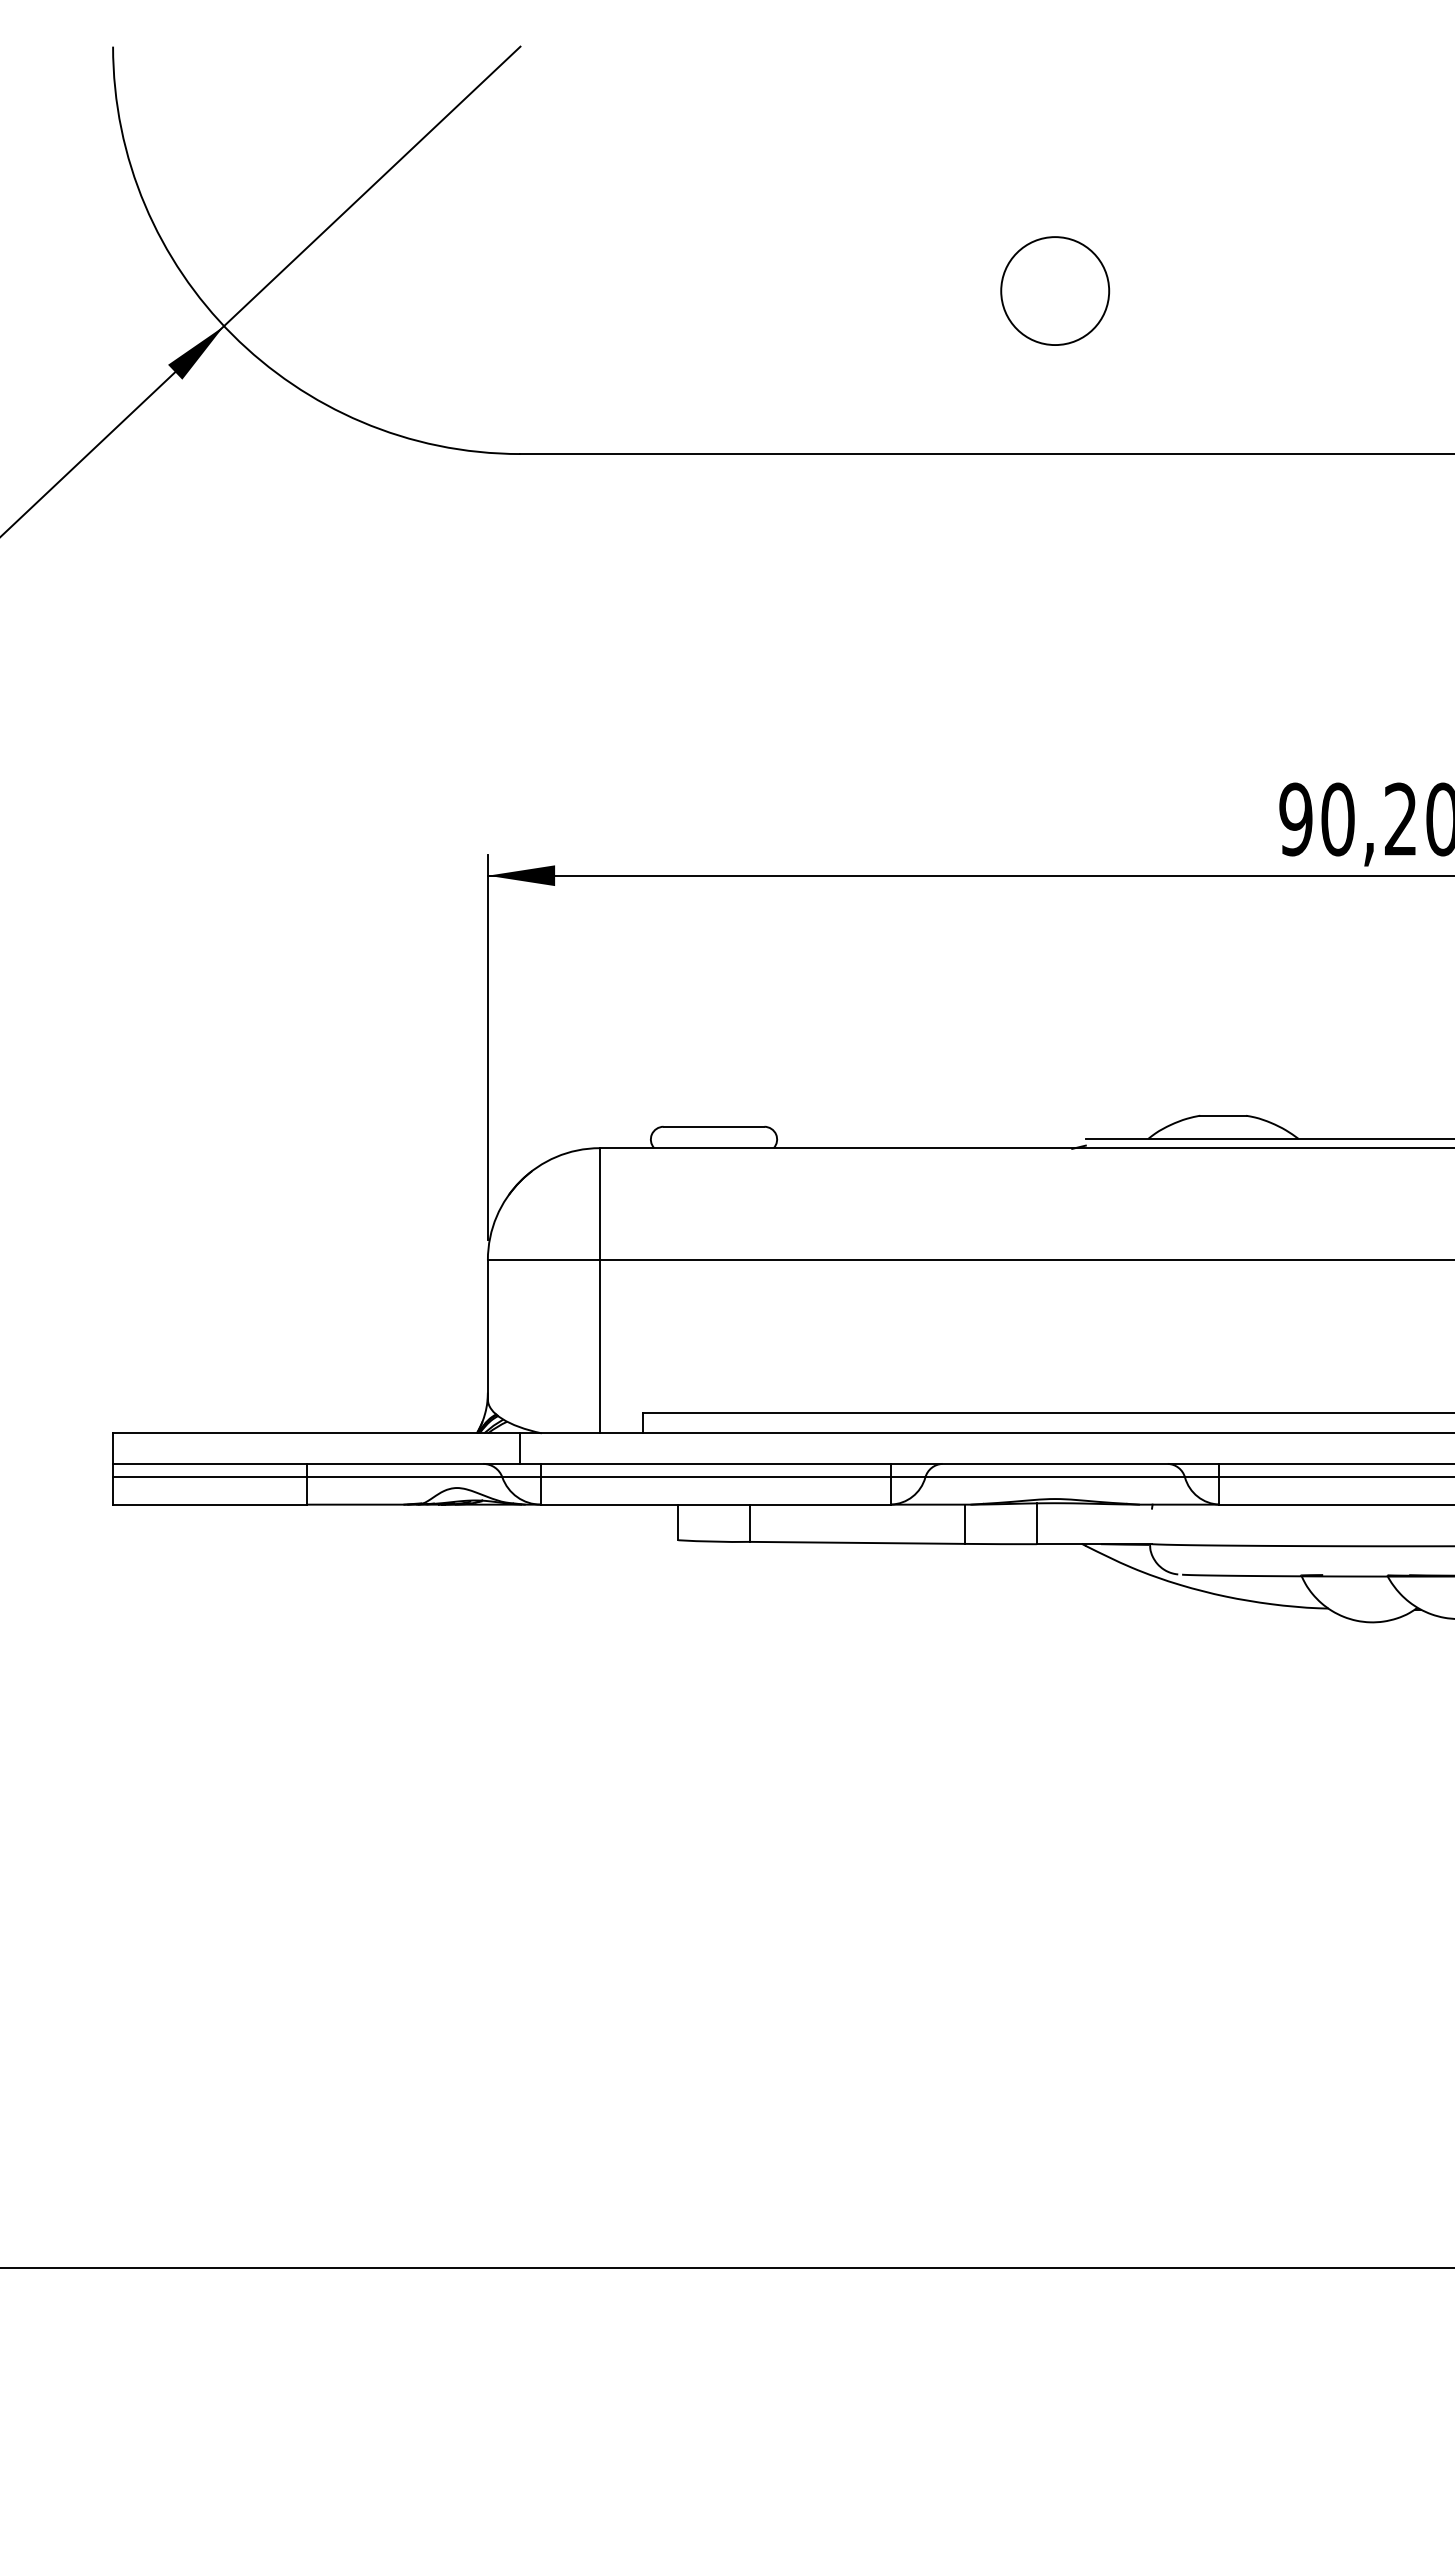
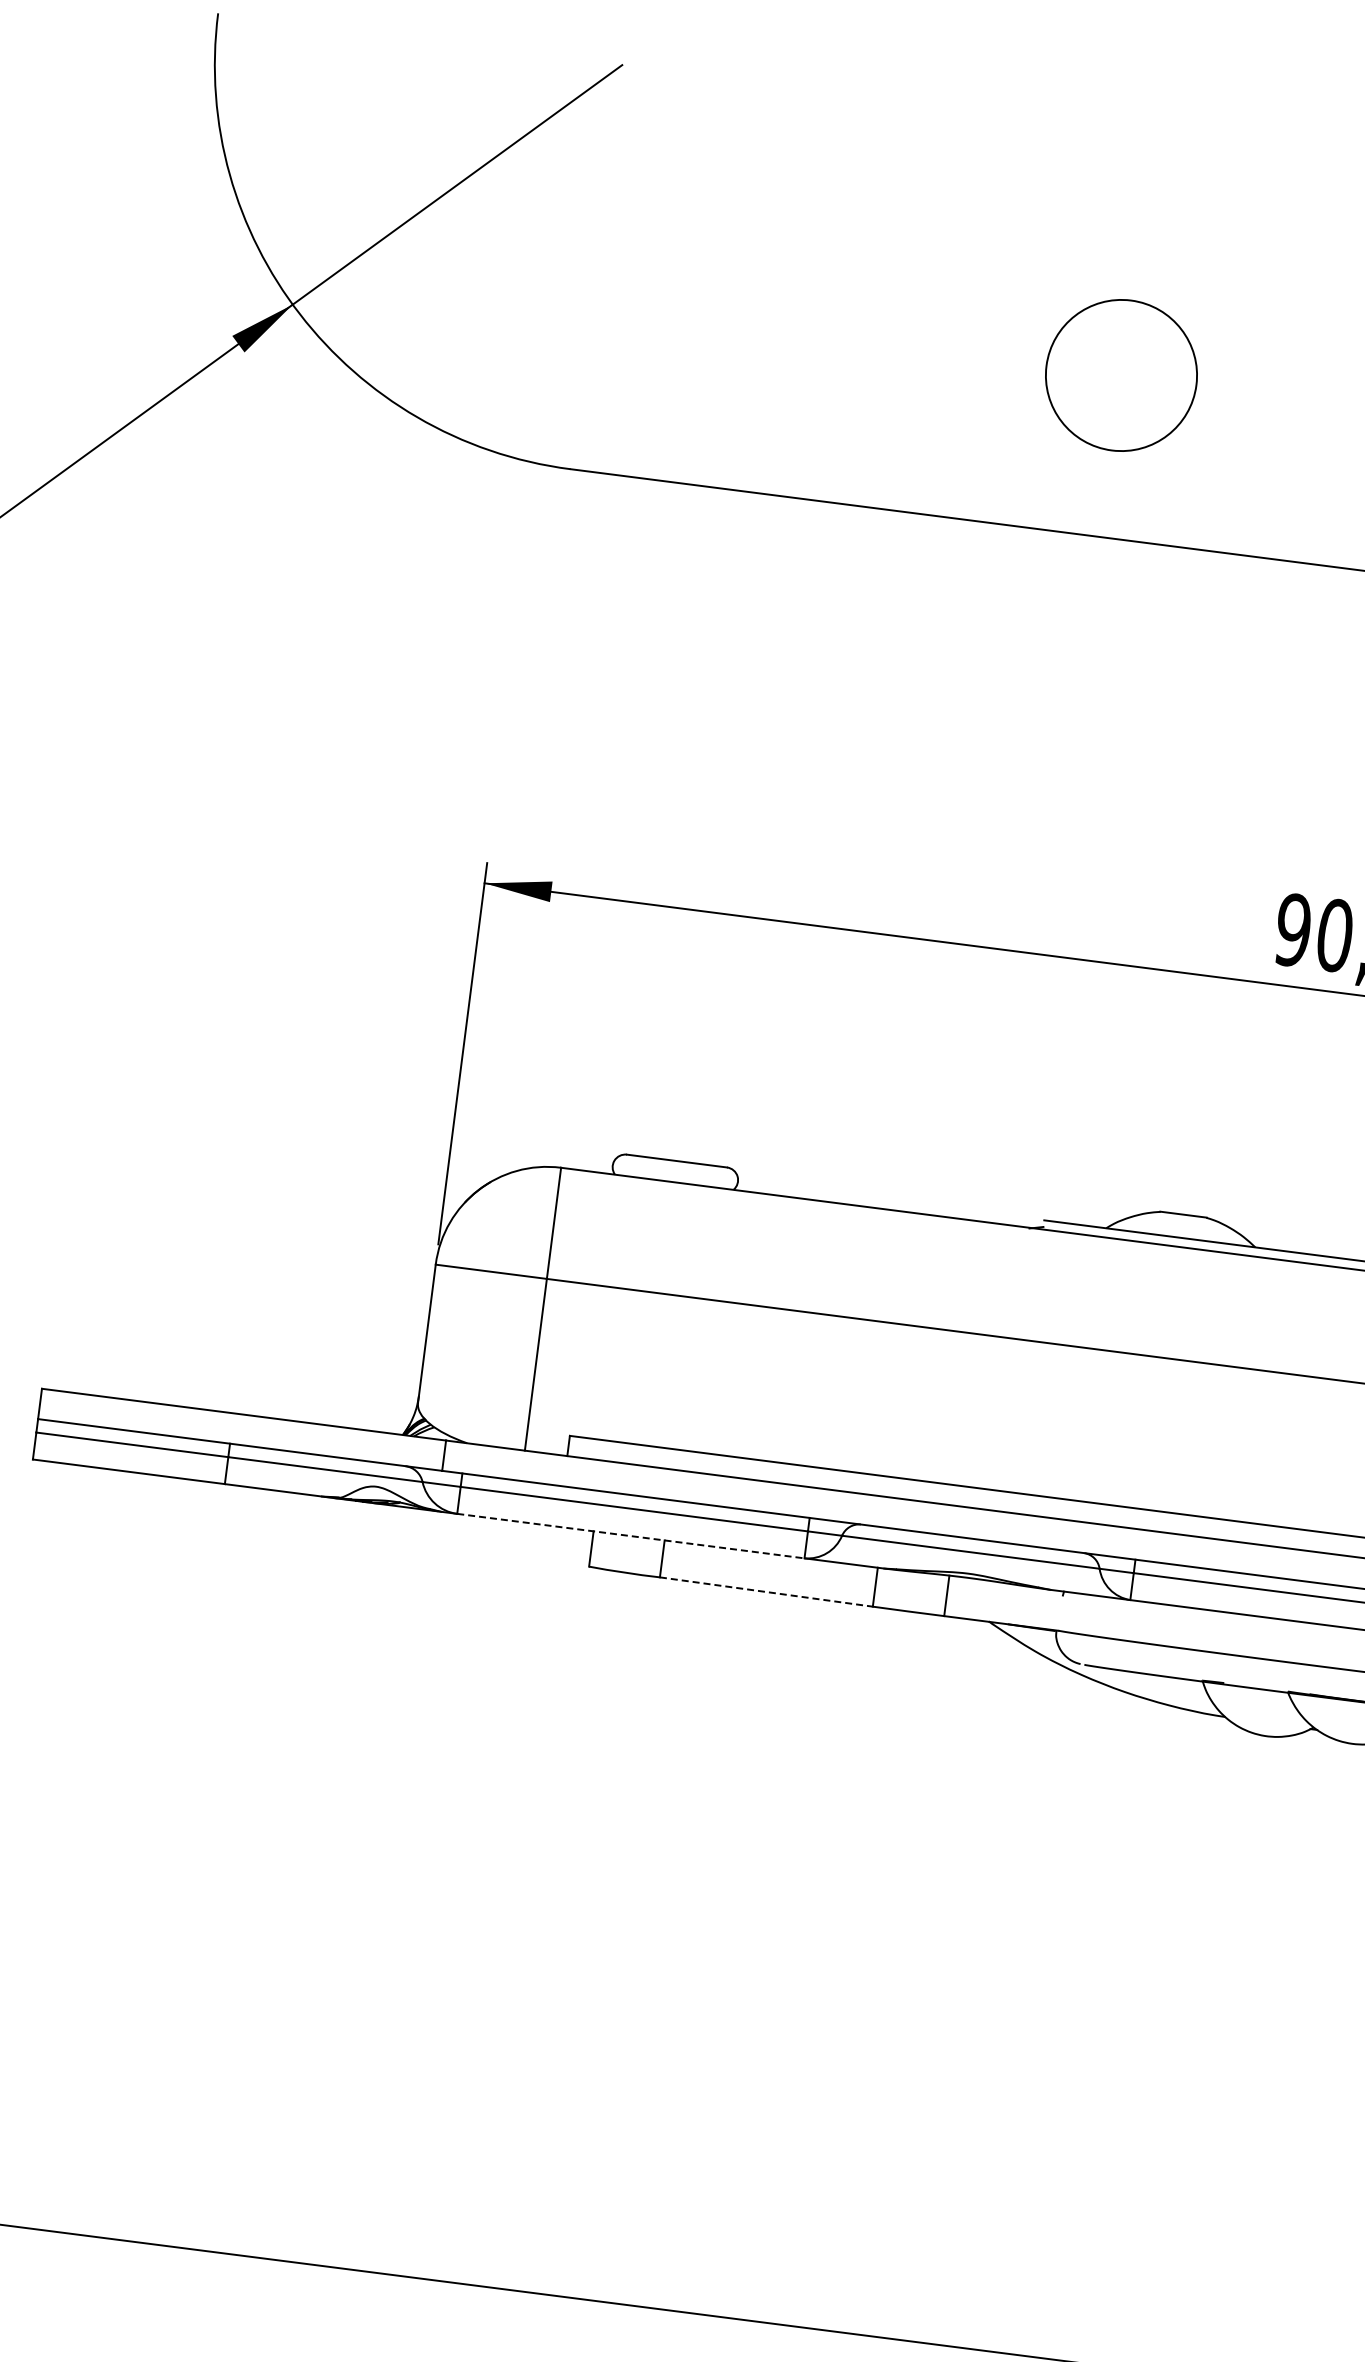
circle: (1055, 290) -> (1121, 374), size x1.4
line: (716, 1504) -> (631, 1536), solid -> dashed
line: (857, 1542) -> (766, 1591), solid -> dashed

